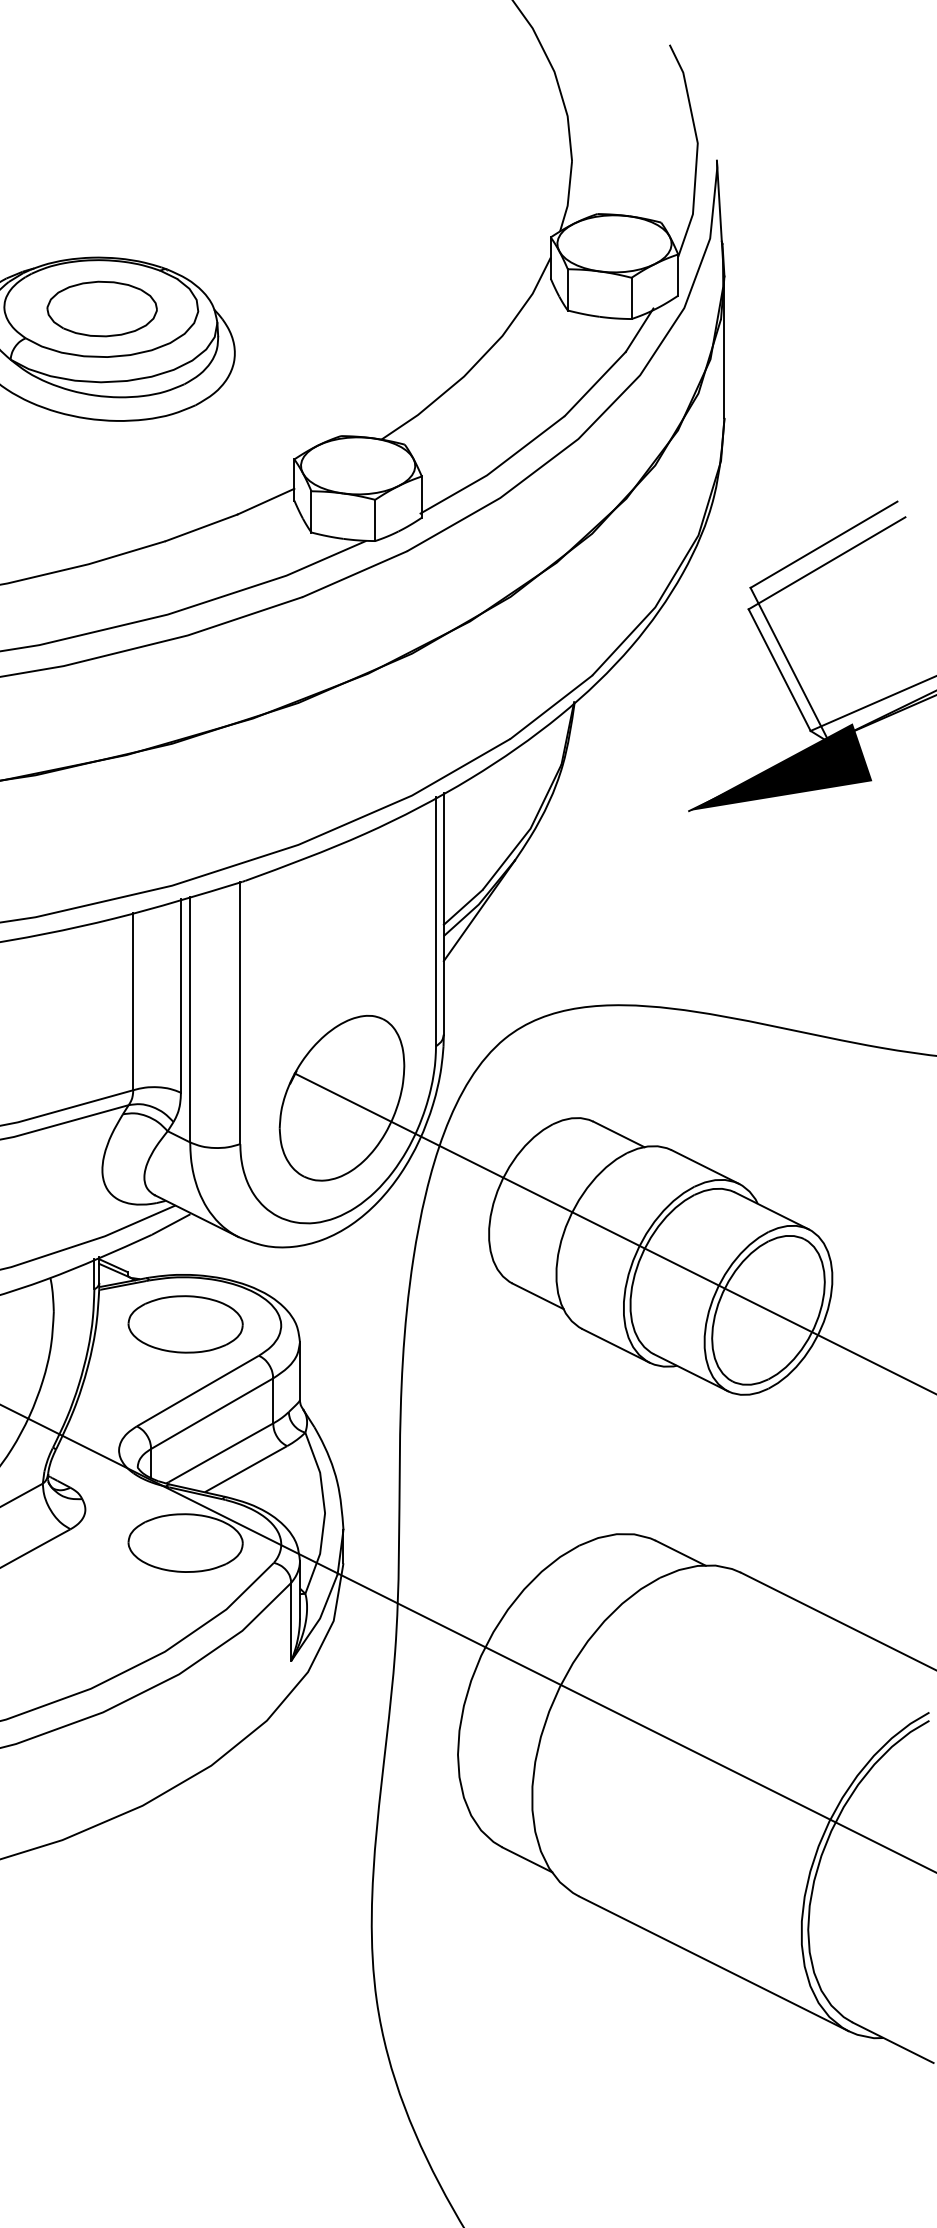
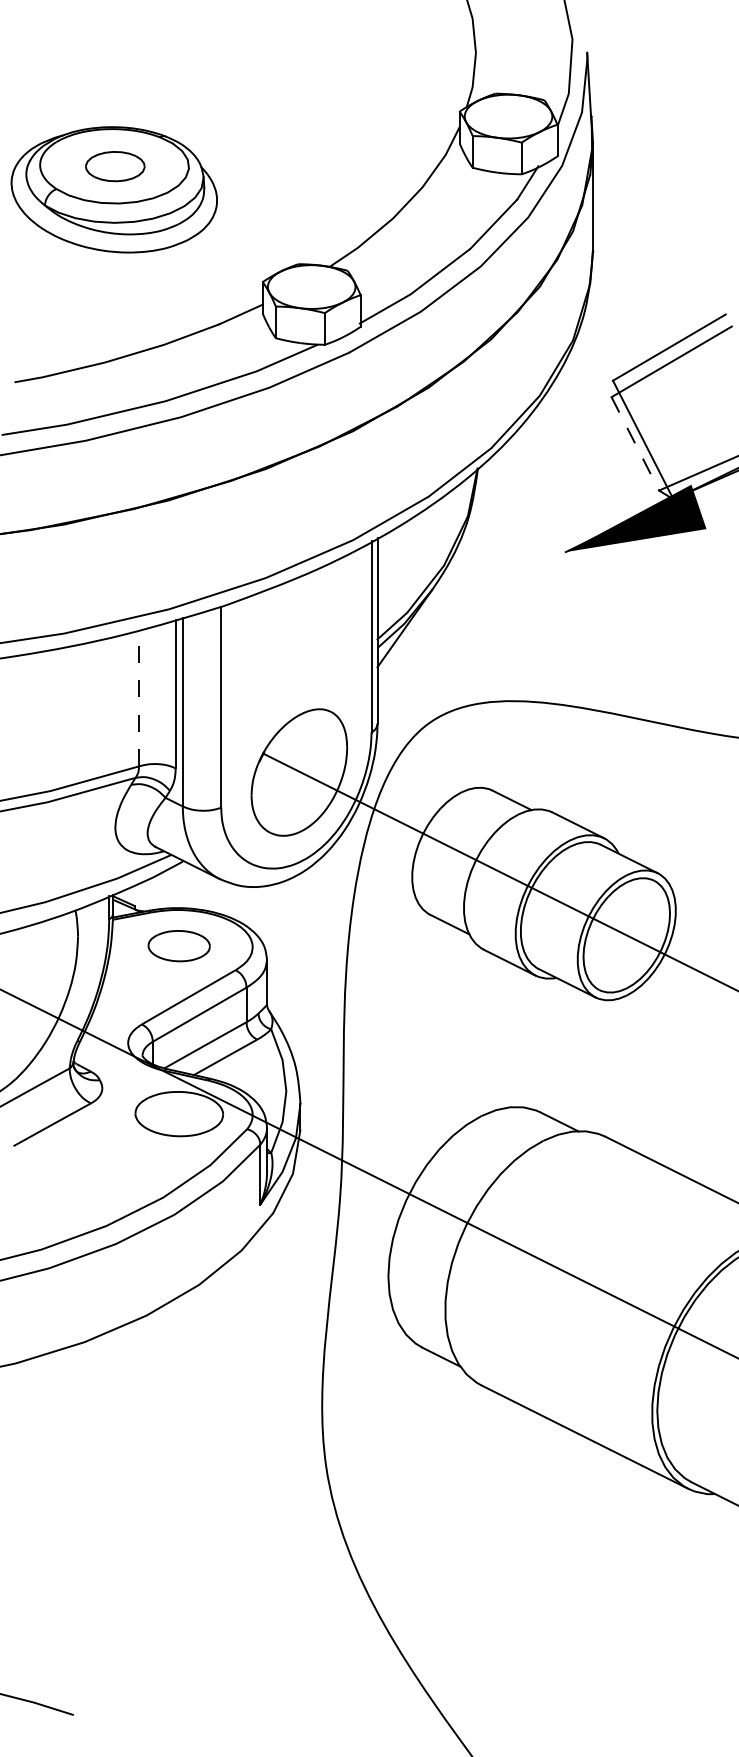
part: (102, 308) -> (115, 166), size x0.7
line: (779, 670) -> (635, 444), solid -> dashed
line: (133, 1001) -> (139, 698), solid -> dashed
part: (184, 1323) -> (178, 945), size x0.7

